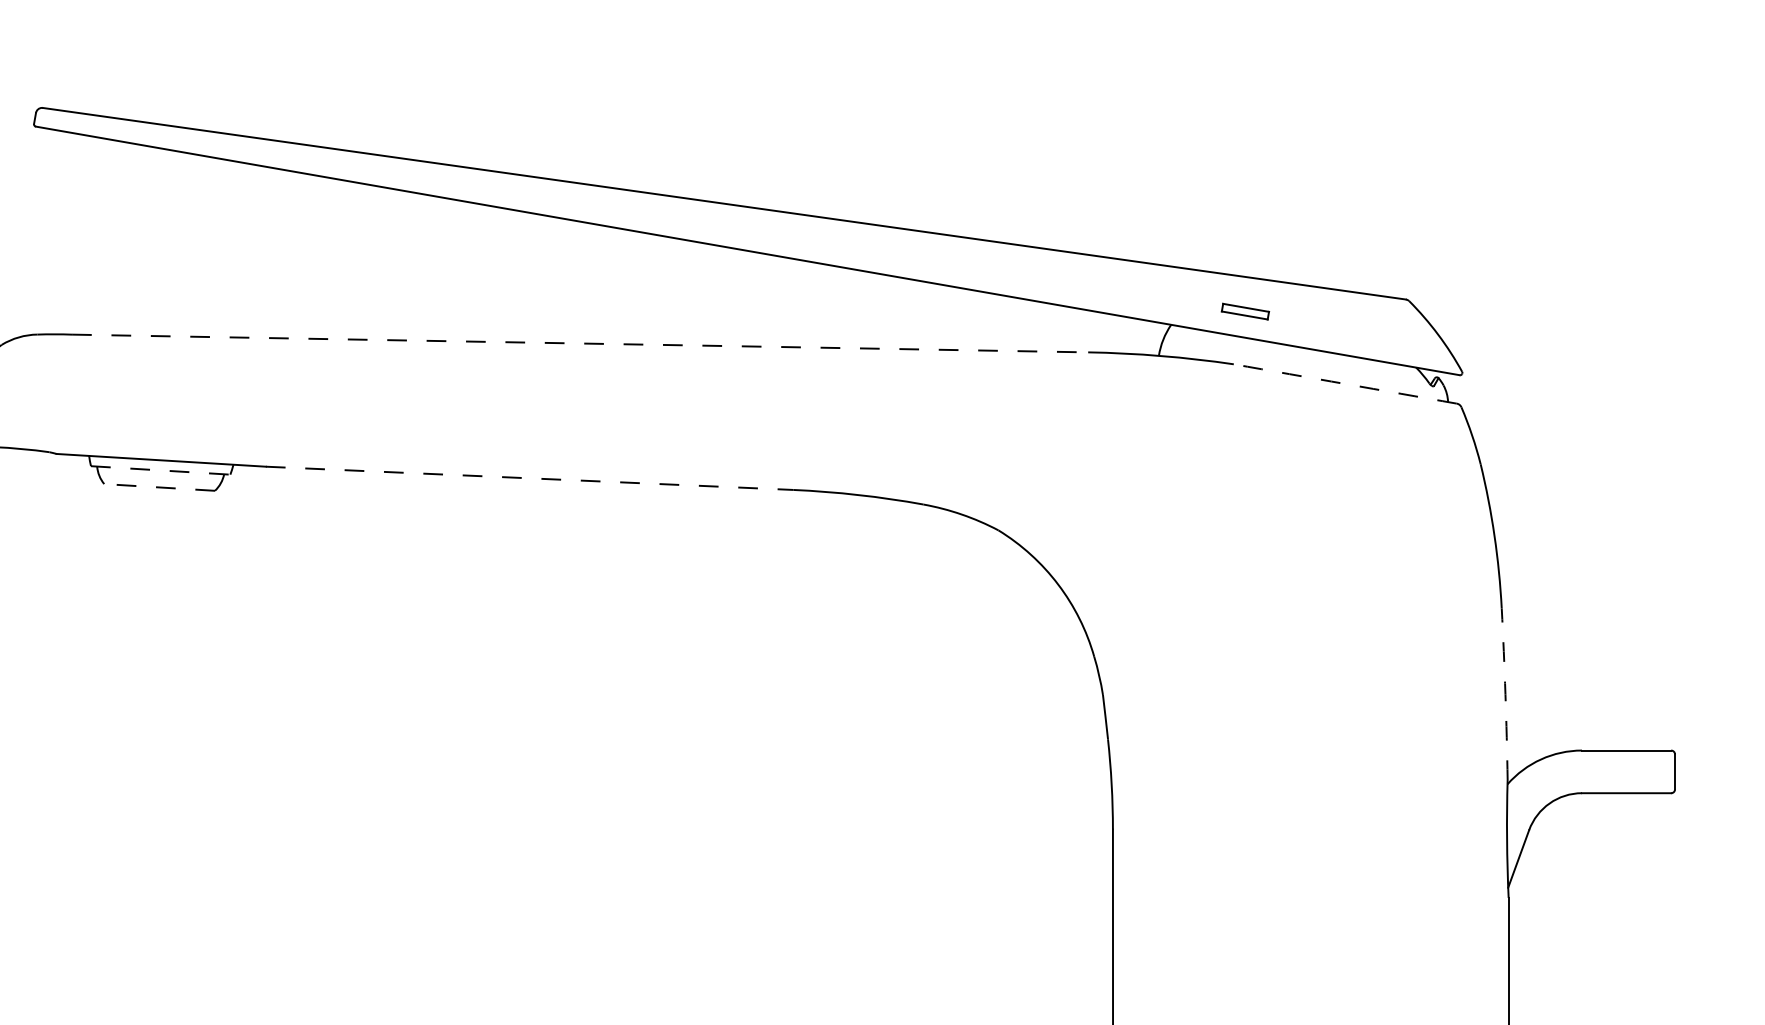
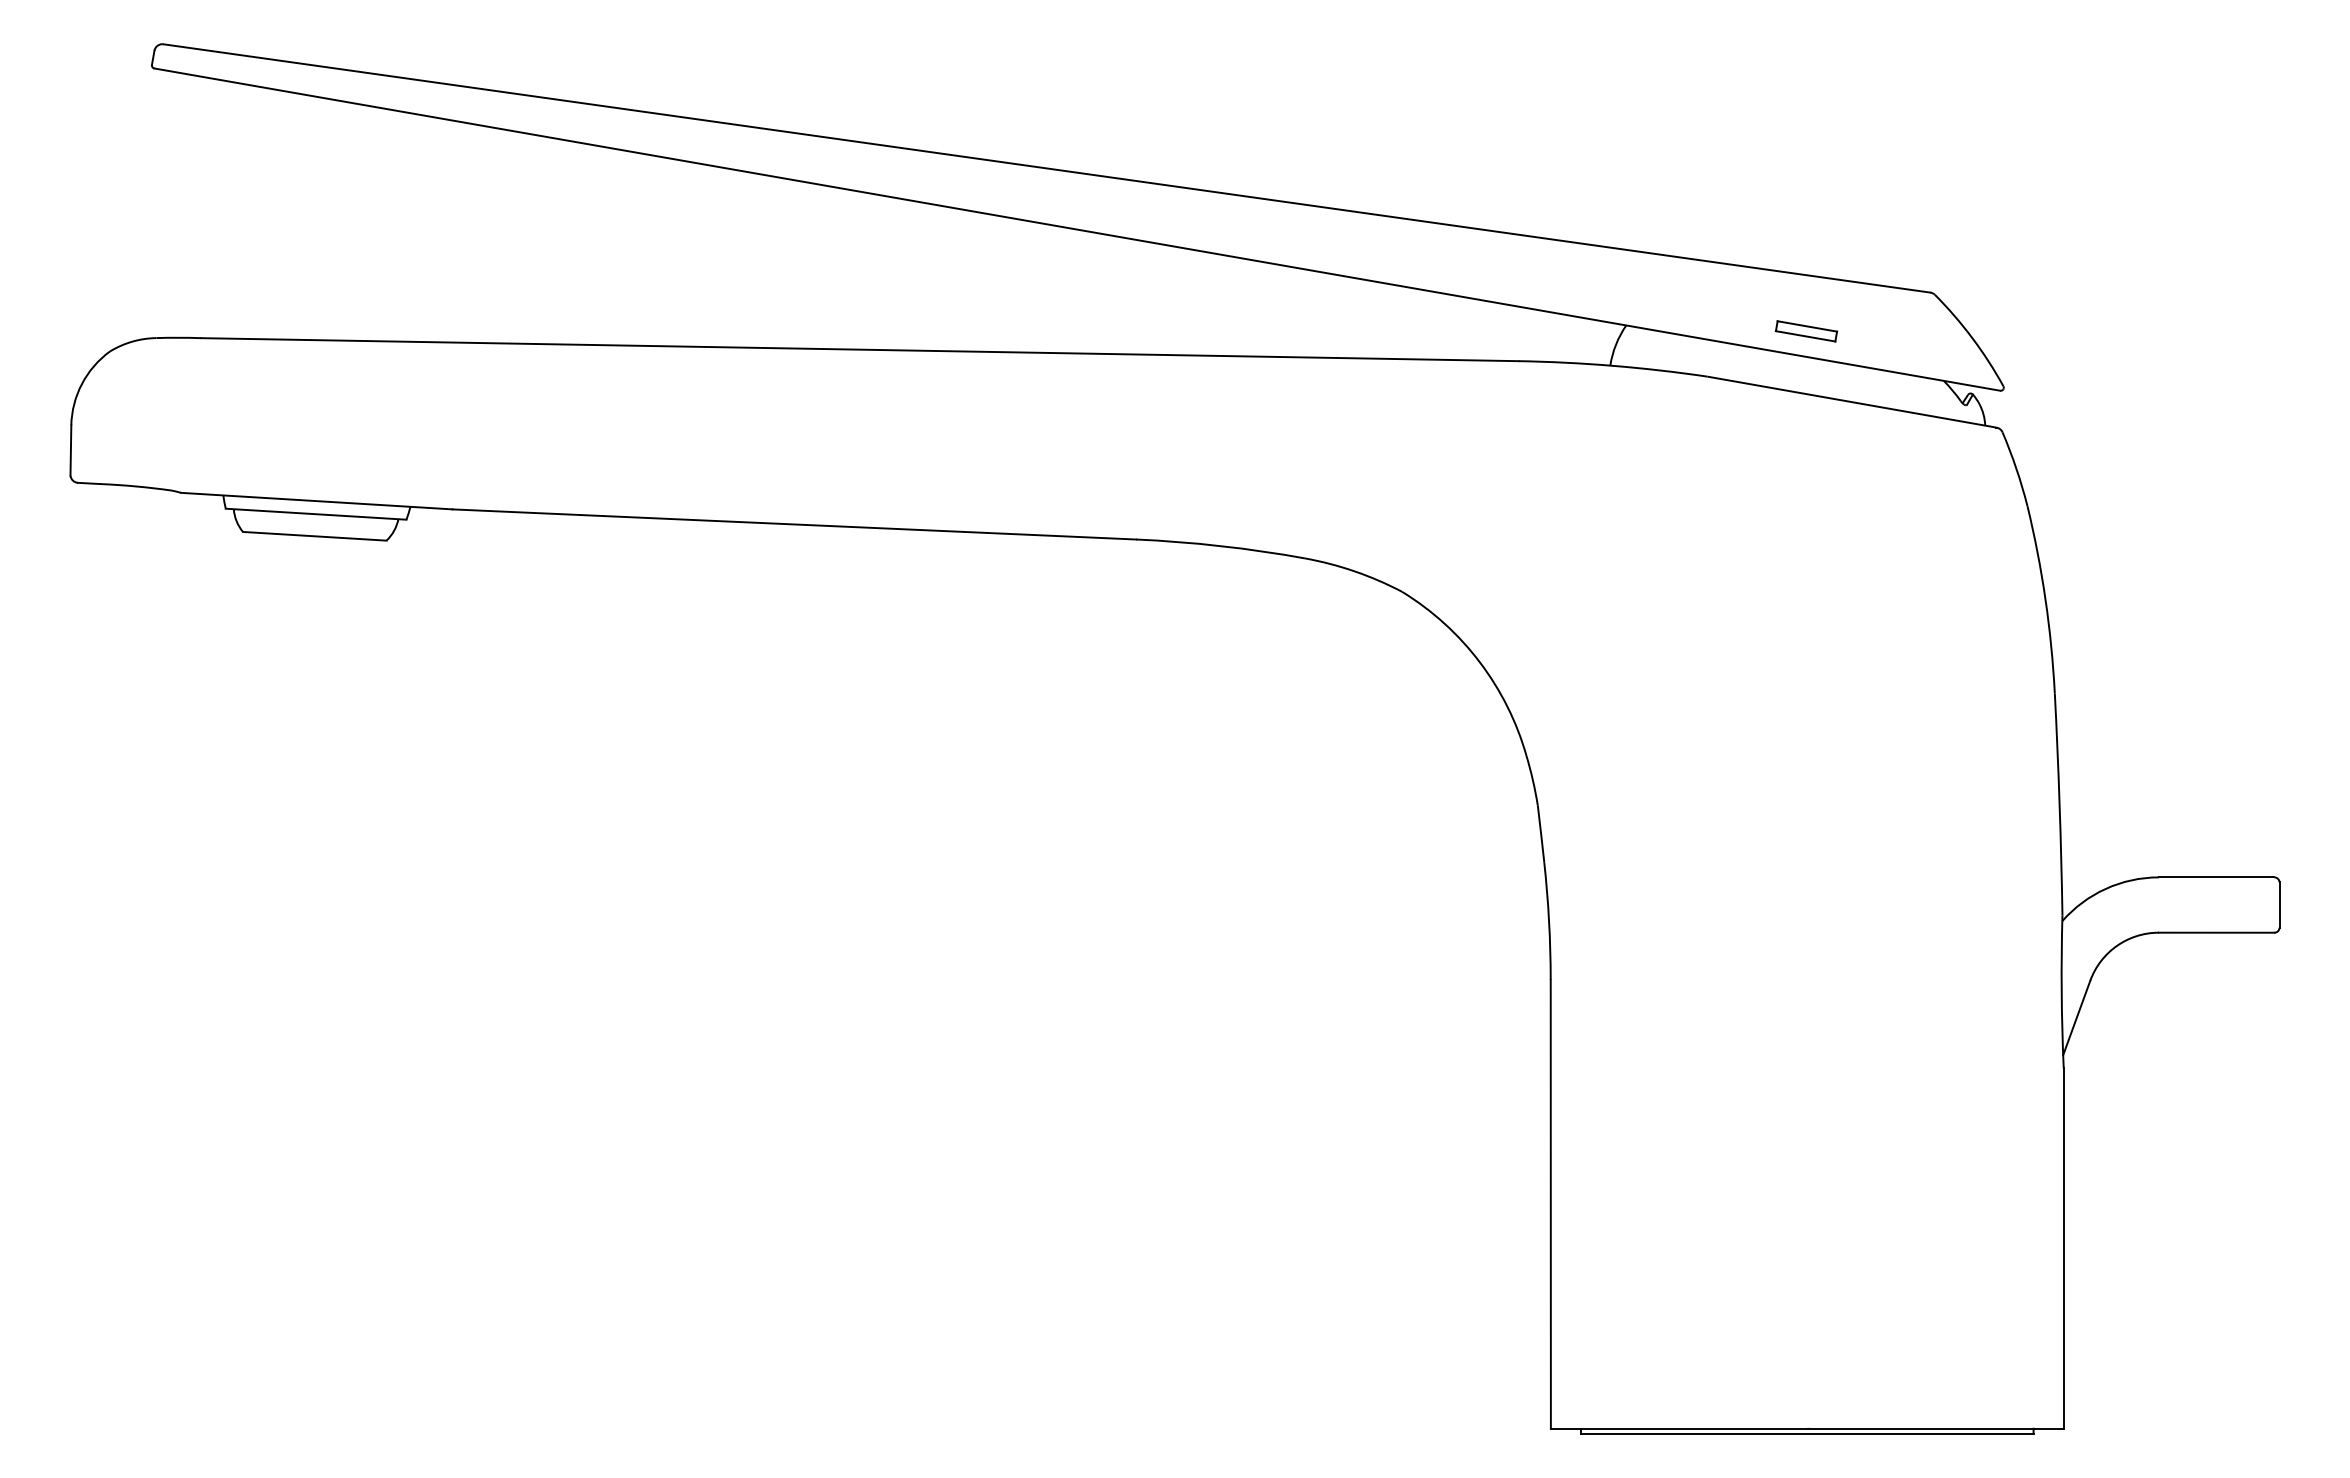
part: (1245, 311) -> (1806, 331), moved
line: (579, 343) -> (859, 349), dashed -> solid
arc: (1344, 384) -> (1851, 402), dashed -> solid
line: (160, 470) -> (316, 514), dashed -> solid
line: (529, 478) -> (794, 524), dashed -> solid
line: (159, 487) -> (314, 536), dashed -> solid
arc: (1505, 694) -> (2059, 804), dashed -> solid

